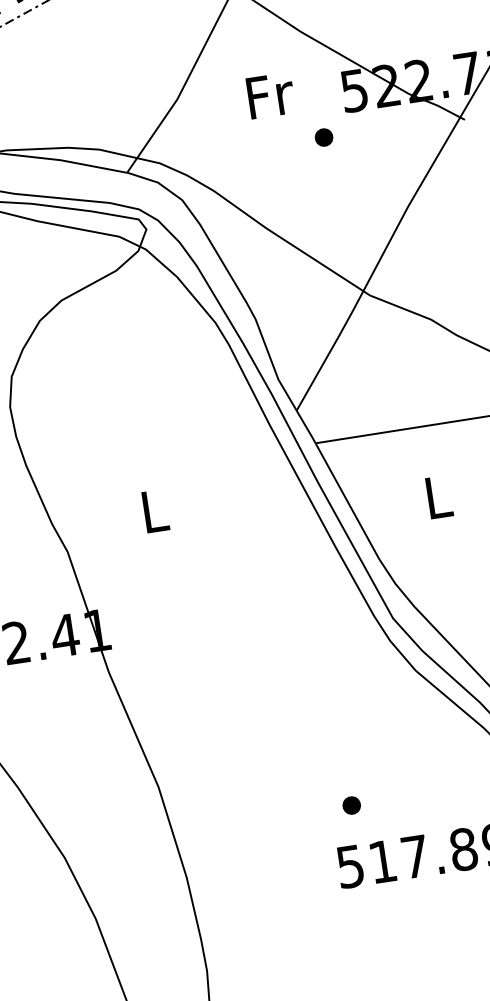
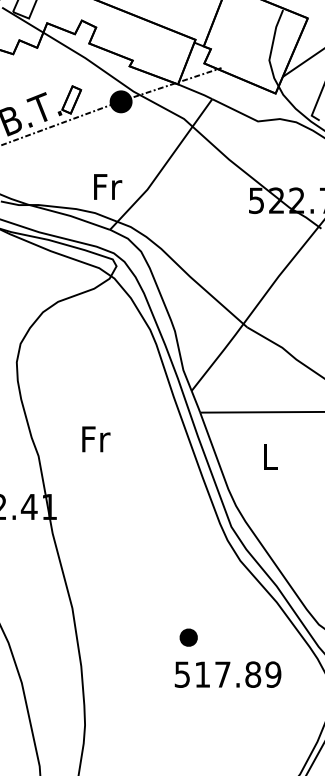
text: (271, 94) -> (108, 186), moved
part: (323, 137) -> (233, 226), removed
text: (156, 511) -> (96, 439), L -> Fr
part: (351, 804) -> (188, 636), size x1.6

